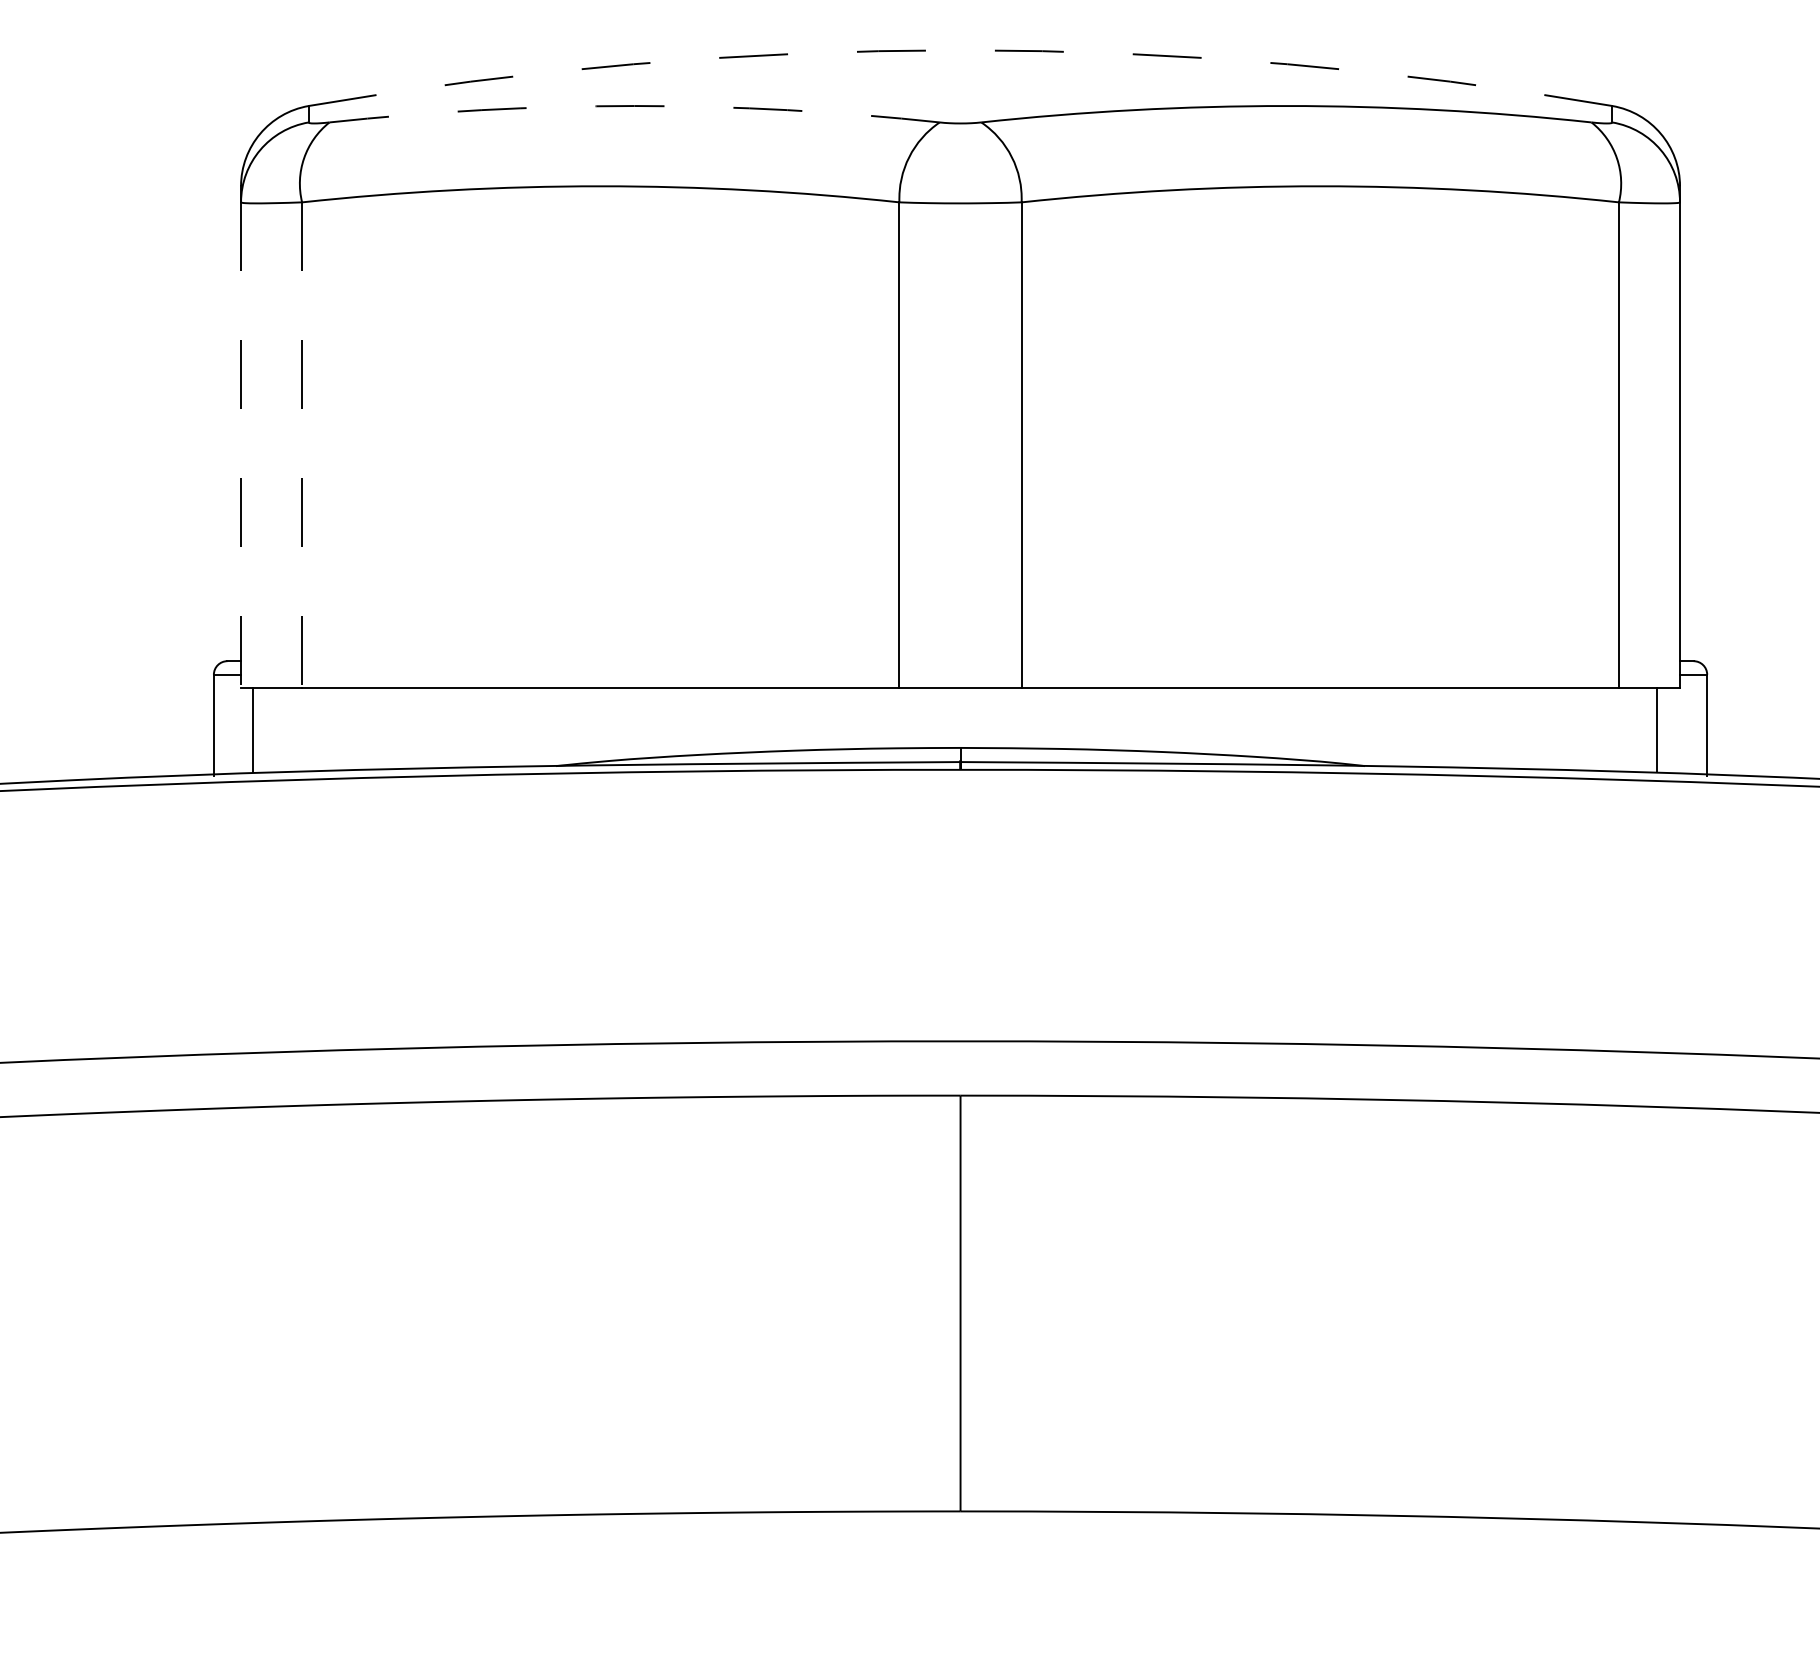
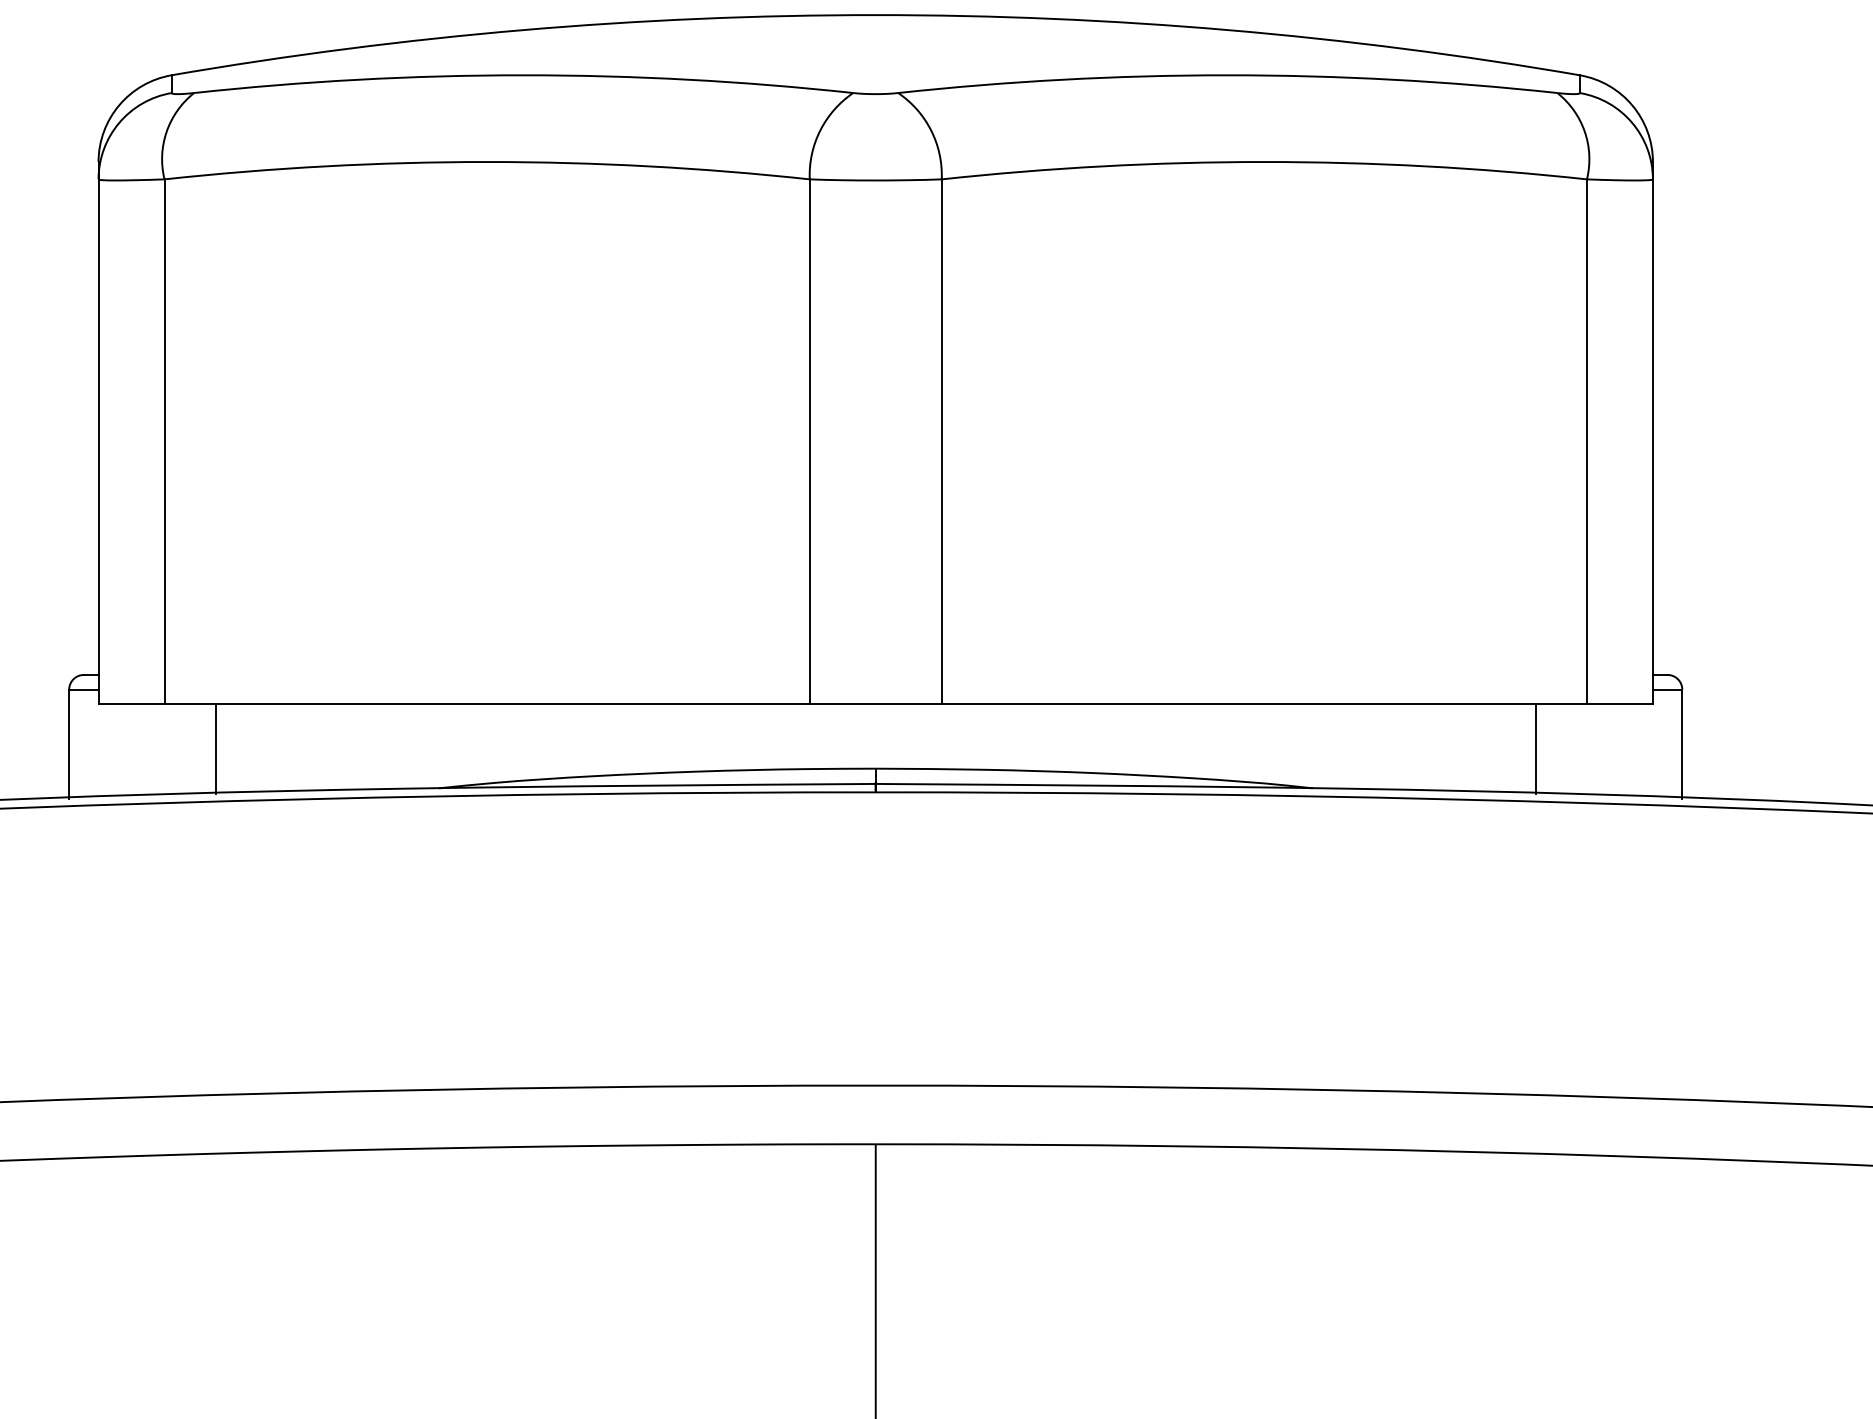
arc: (960, 50) -> (875, 15), dashed -> solid
arc: (634, 106) -> (523, 75), dashed -> solid
line: (241, 445) -> (99, 441), dashed -> solid
line: (302, 445) -> (164, 441), dashed -> solid
line: (252, 729) -> (215, 748), moved
line: (1657, 729) -> (1535, 748), moved

